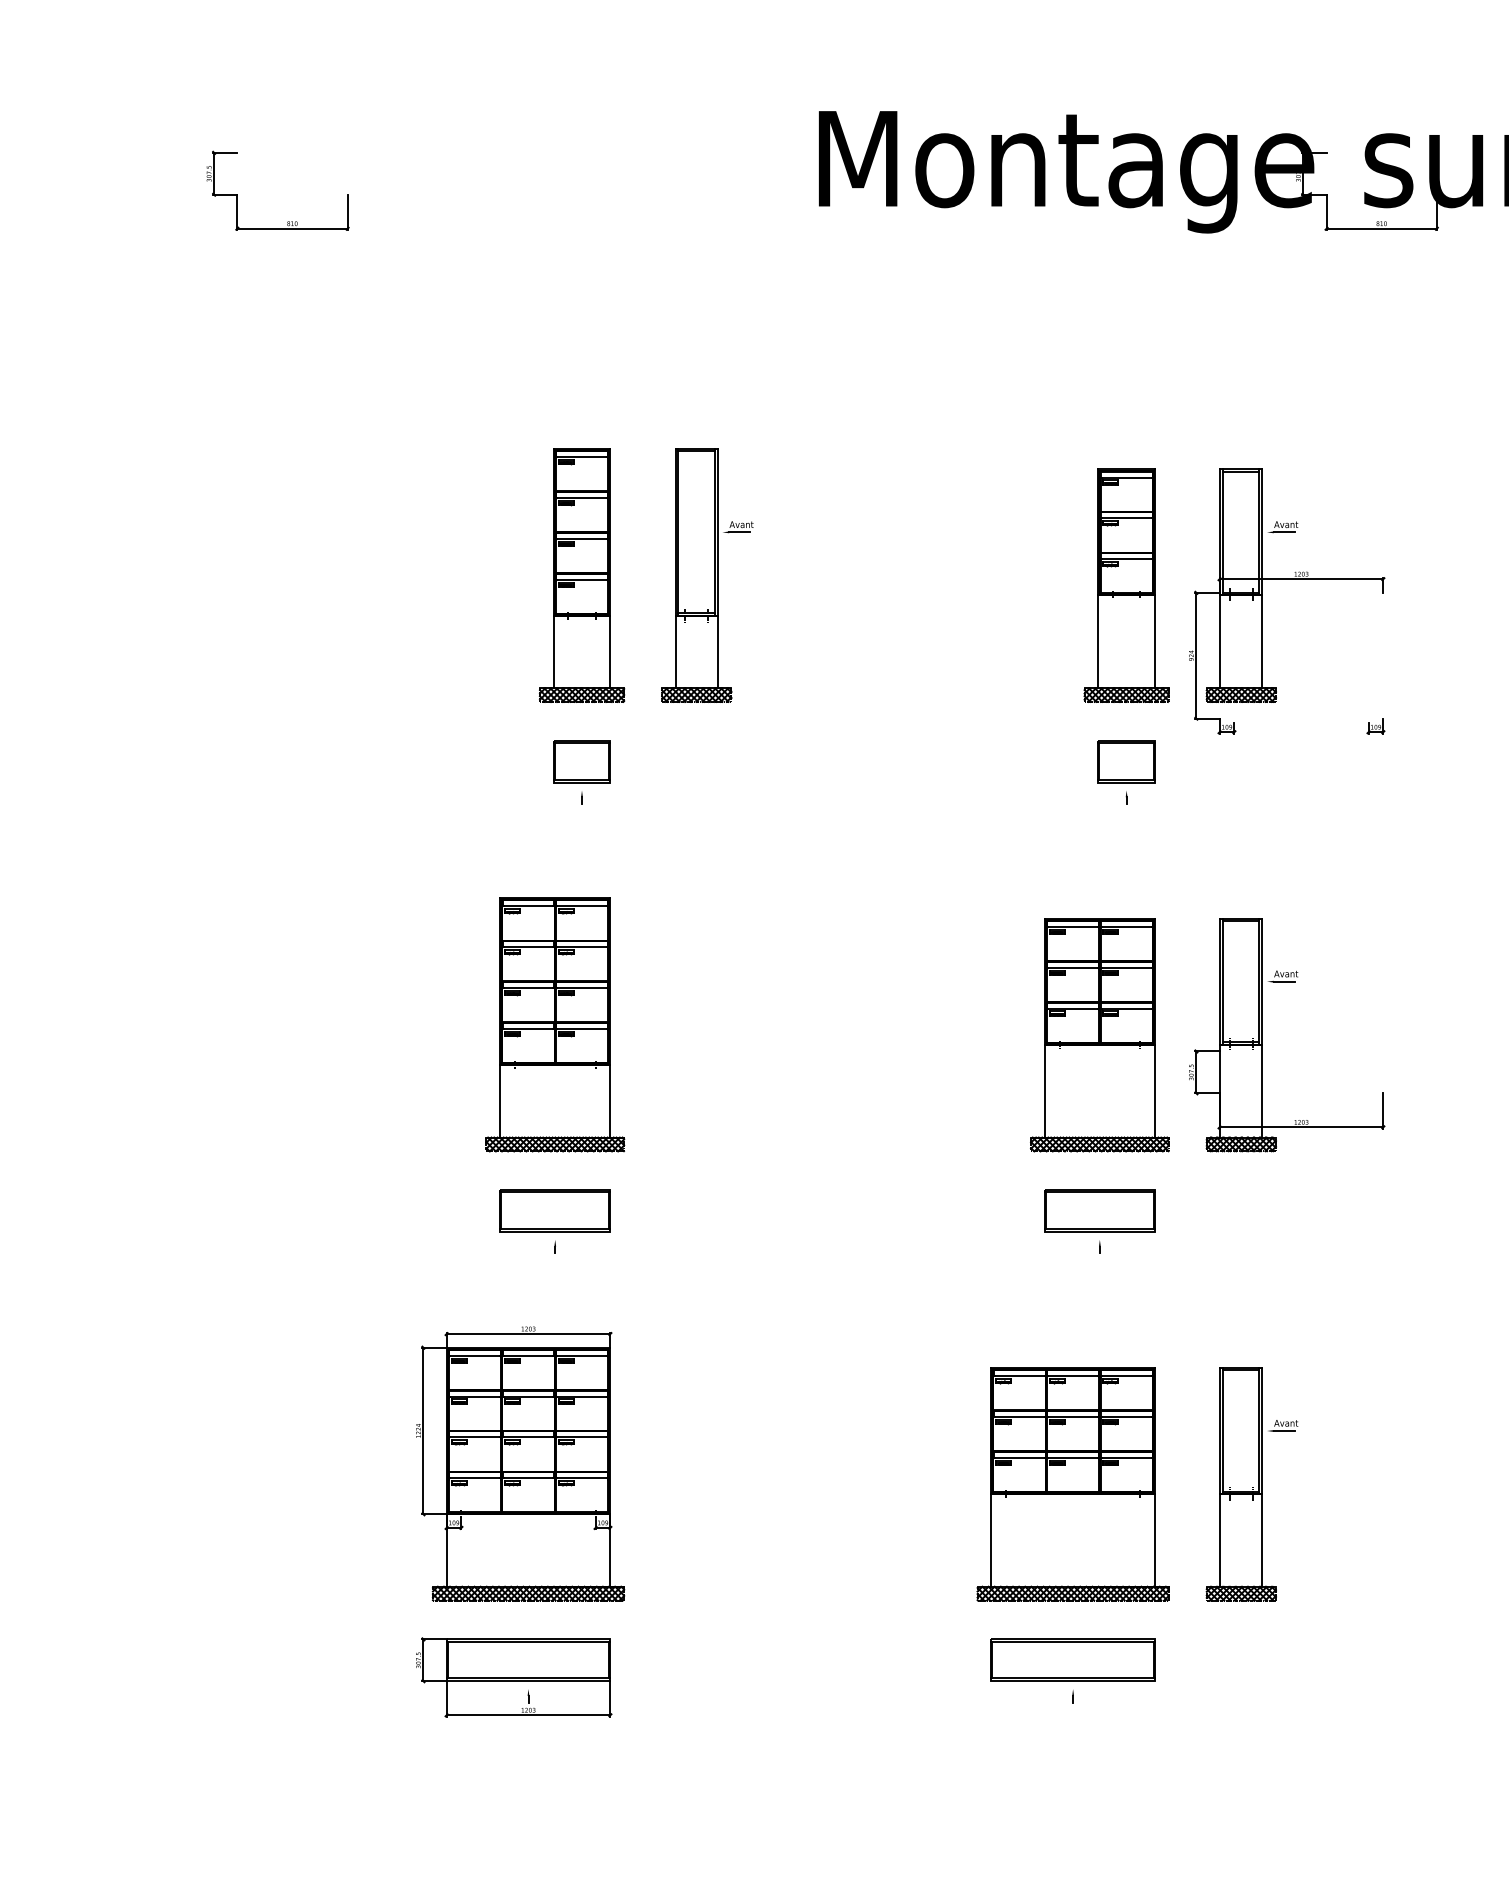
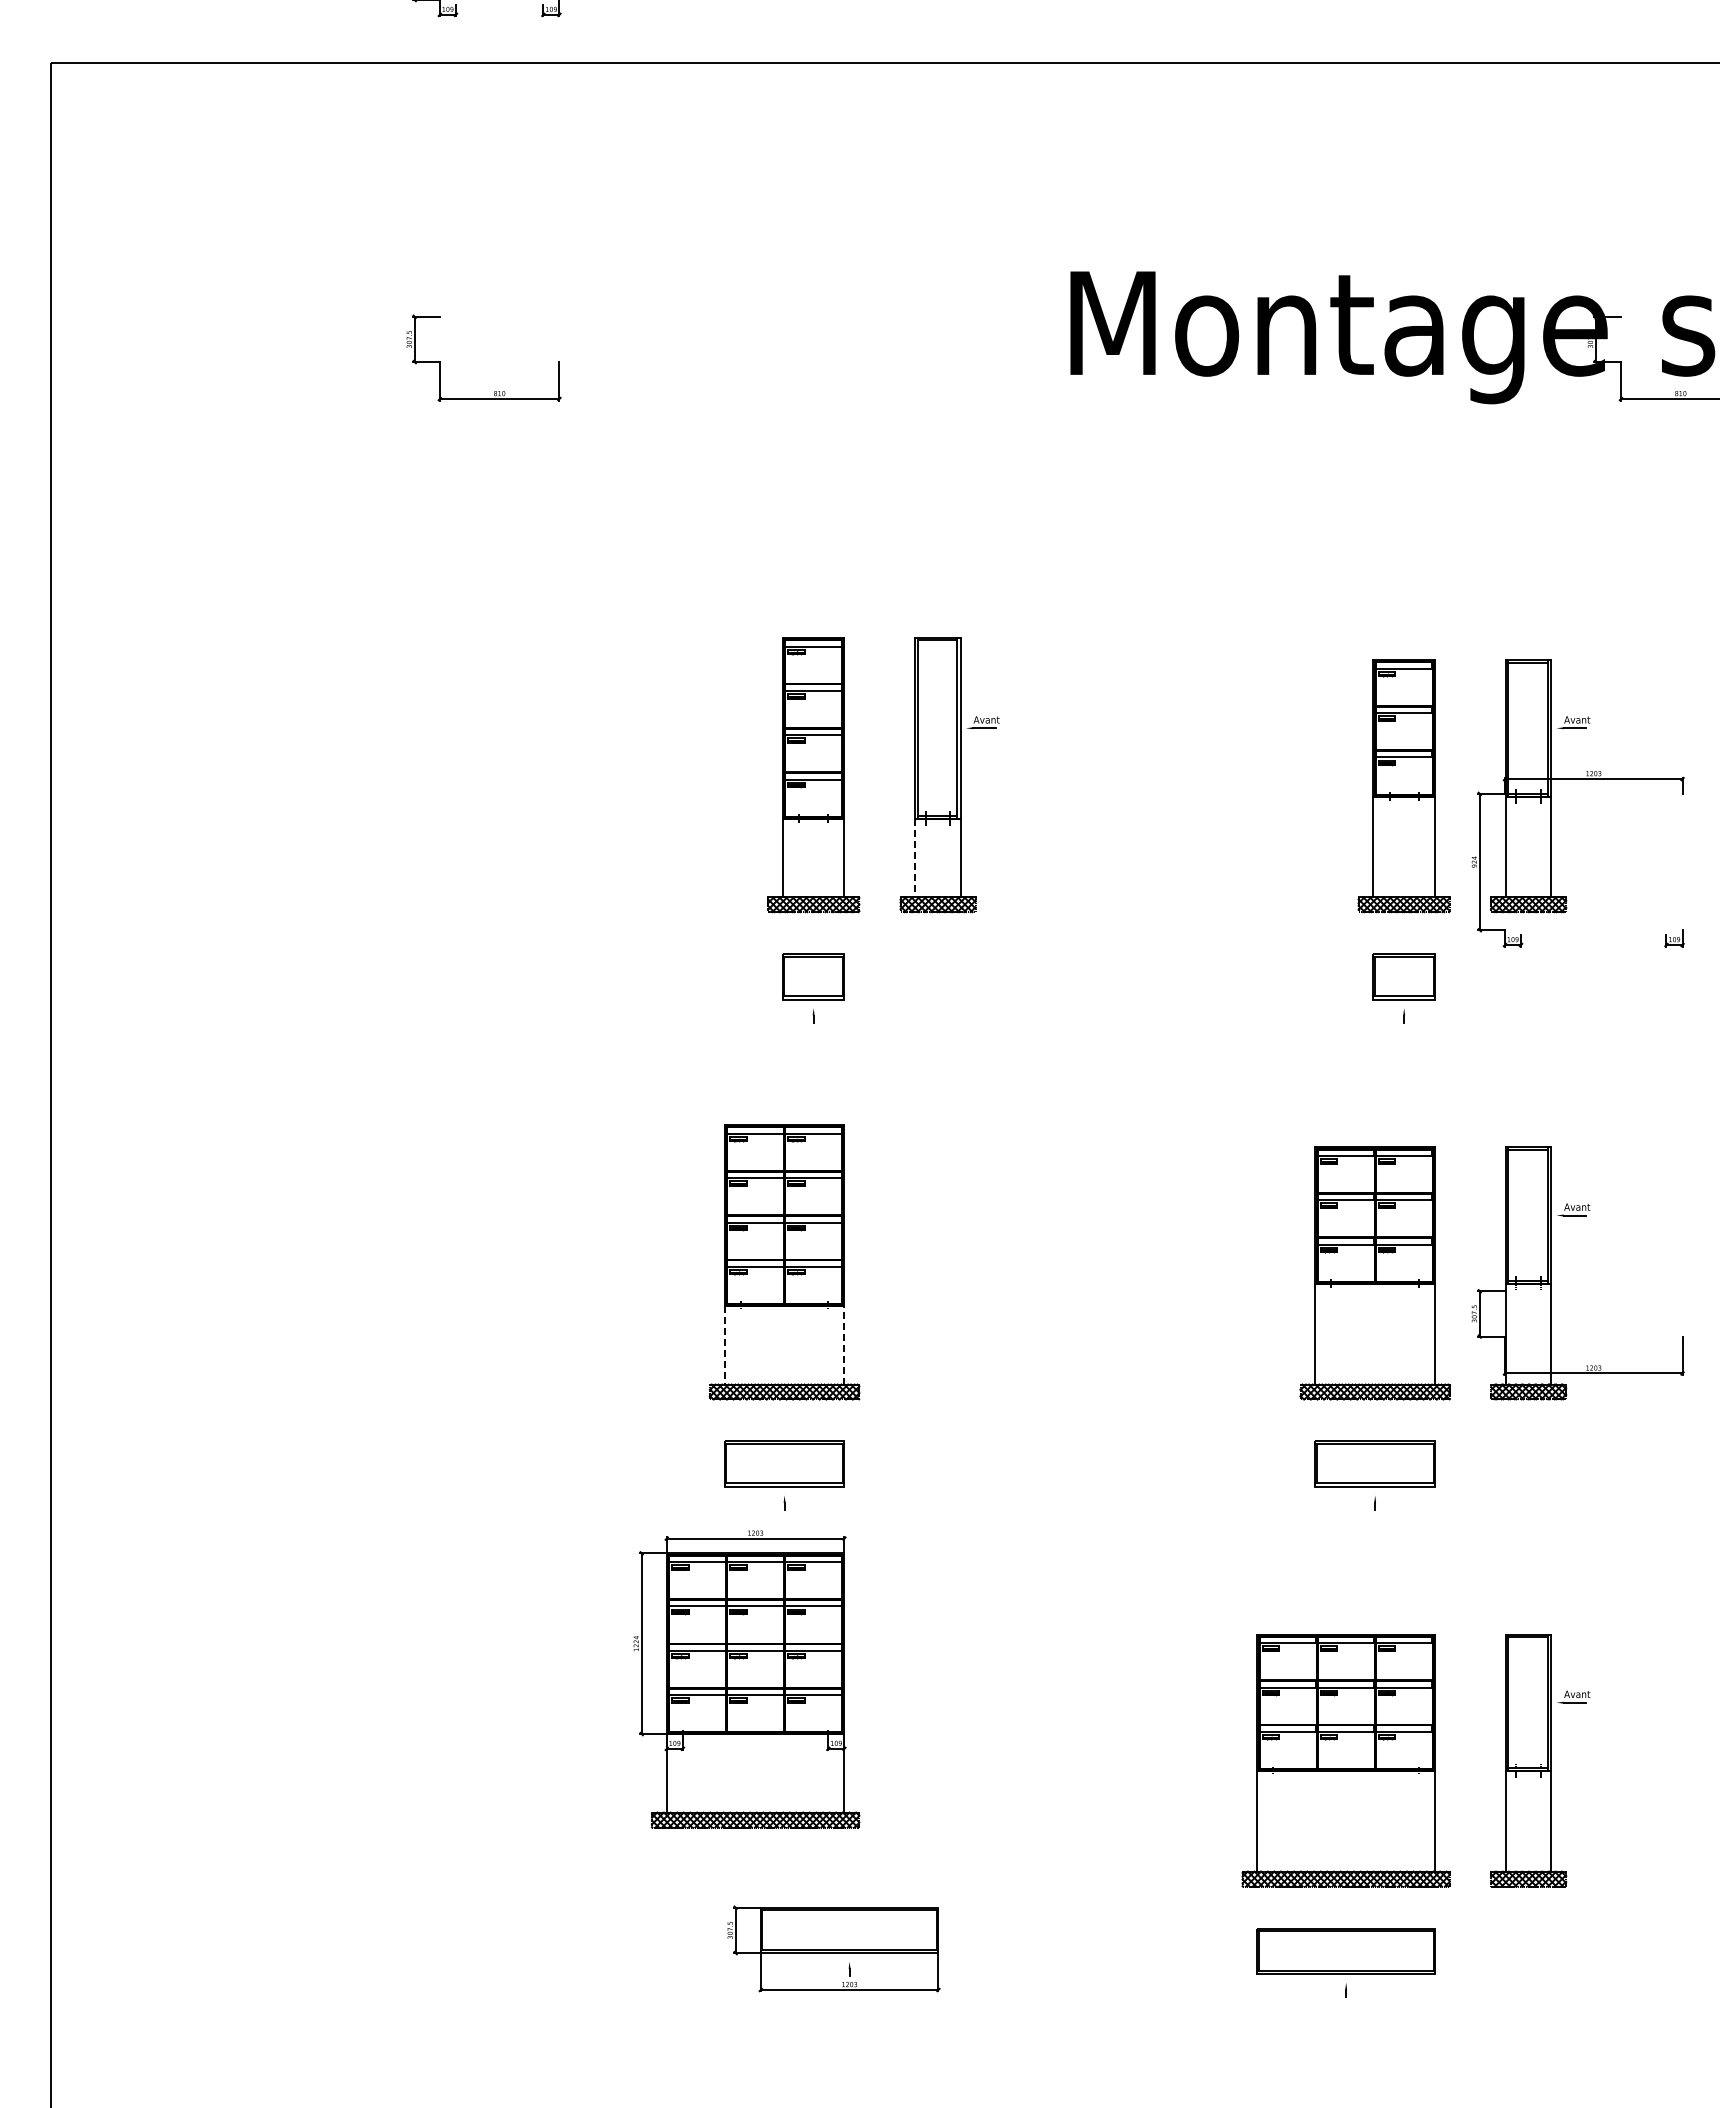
line: (675, 652) -> (915, 858), solid -> dashed
line: (610, 1100) -> (844, 1344), solid -> dashed
line: (499, 1101) -> (724, 1345), solid -> dashed
part: (520, 1463) -> (746, 1679), moved
part: (513, 1677) -> (833, 1948), moved

